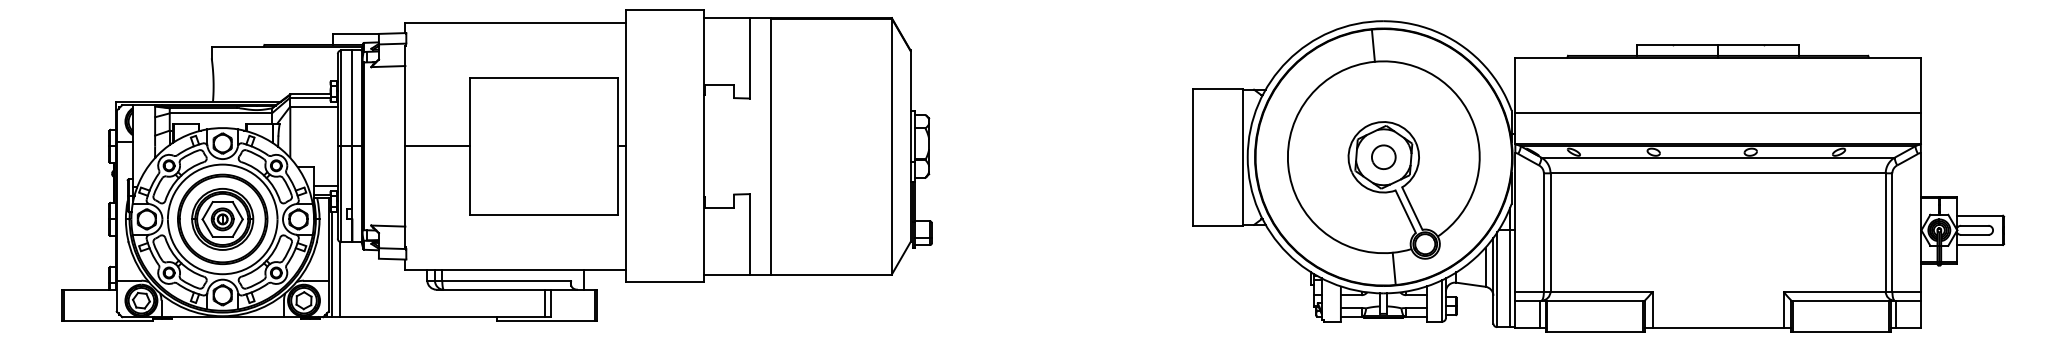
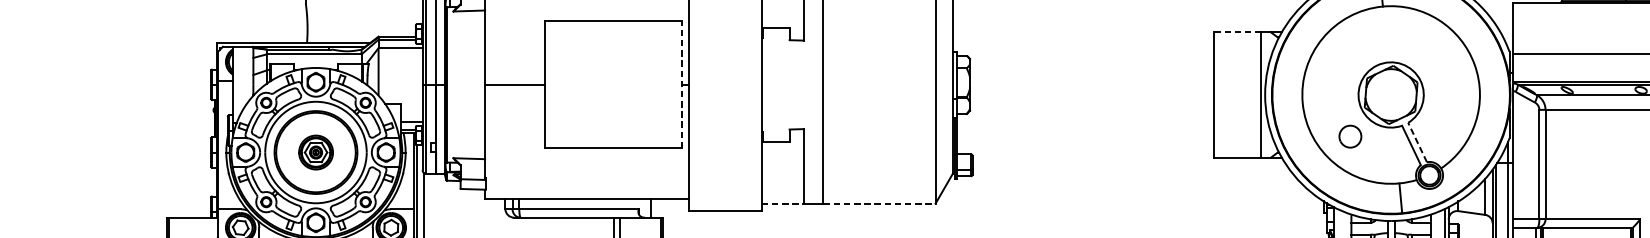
line: (1218, 88) -> (1238, 31), solid -> dashed
line: (618, 146) -> (682, 85), solid -> dashed
part: (1383, 156) -> (1350, 135), moved
line: (1412, 208) -> (1417, 142), solid -> dashed
part: (222, 219) -> (315, 152), size x0.6
line: (831, 274) -> (879, 203), solid -> dashed
line: (726, 275) -> (782, 204), solid -> dashed

